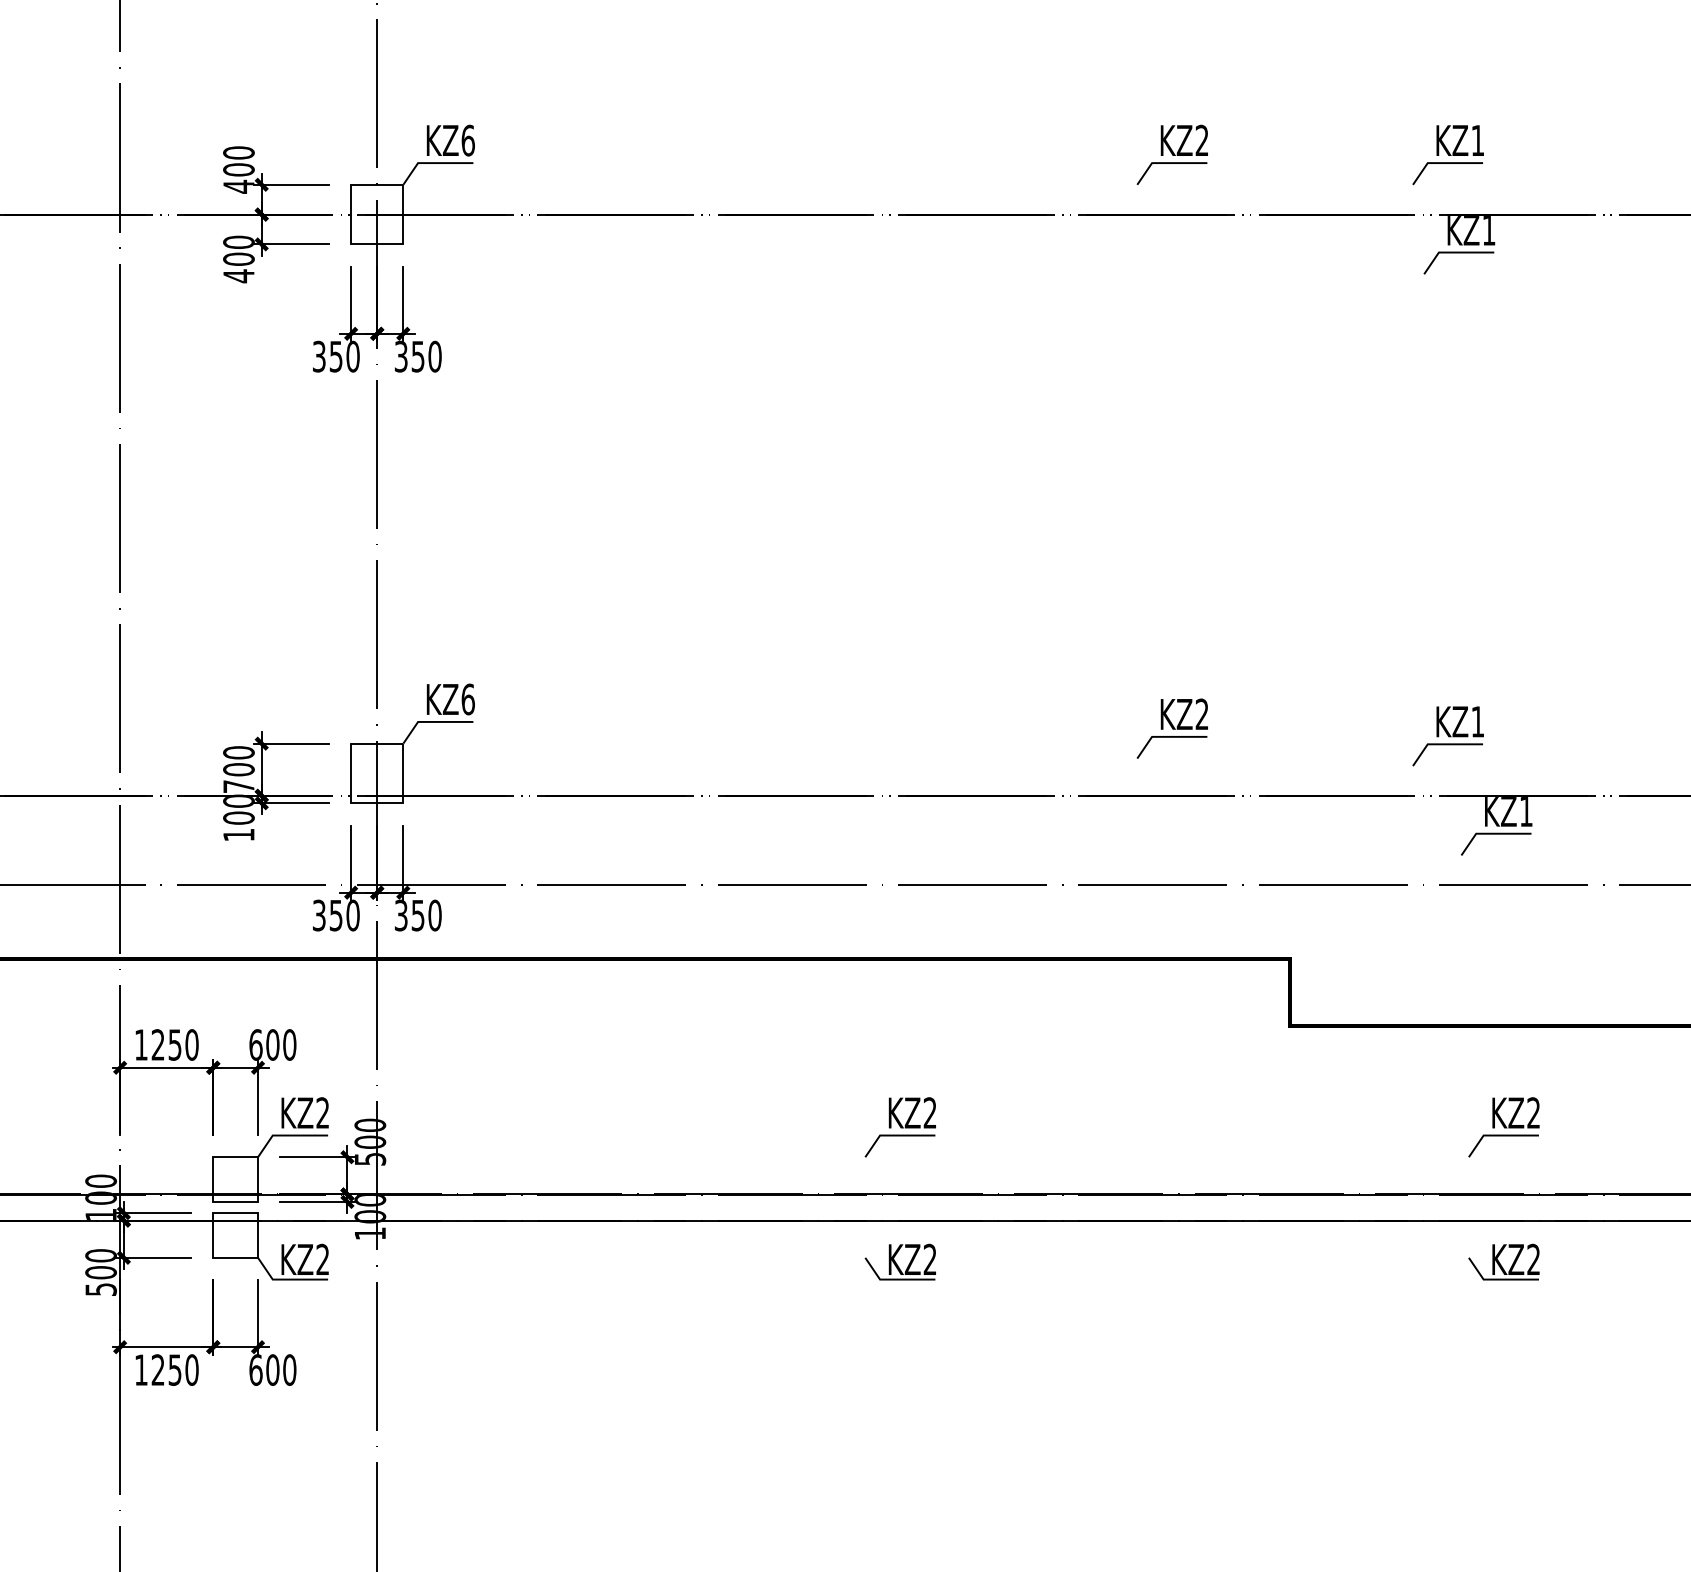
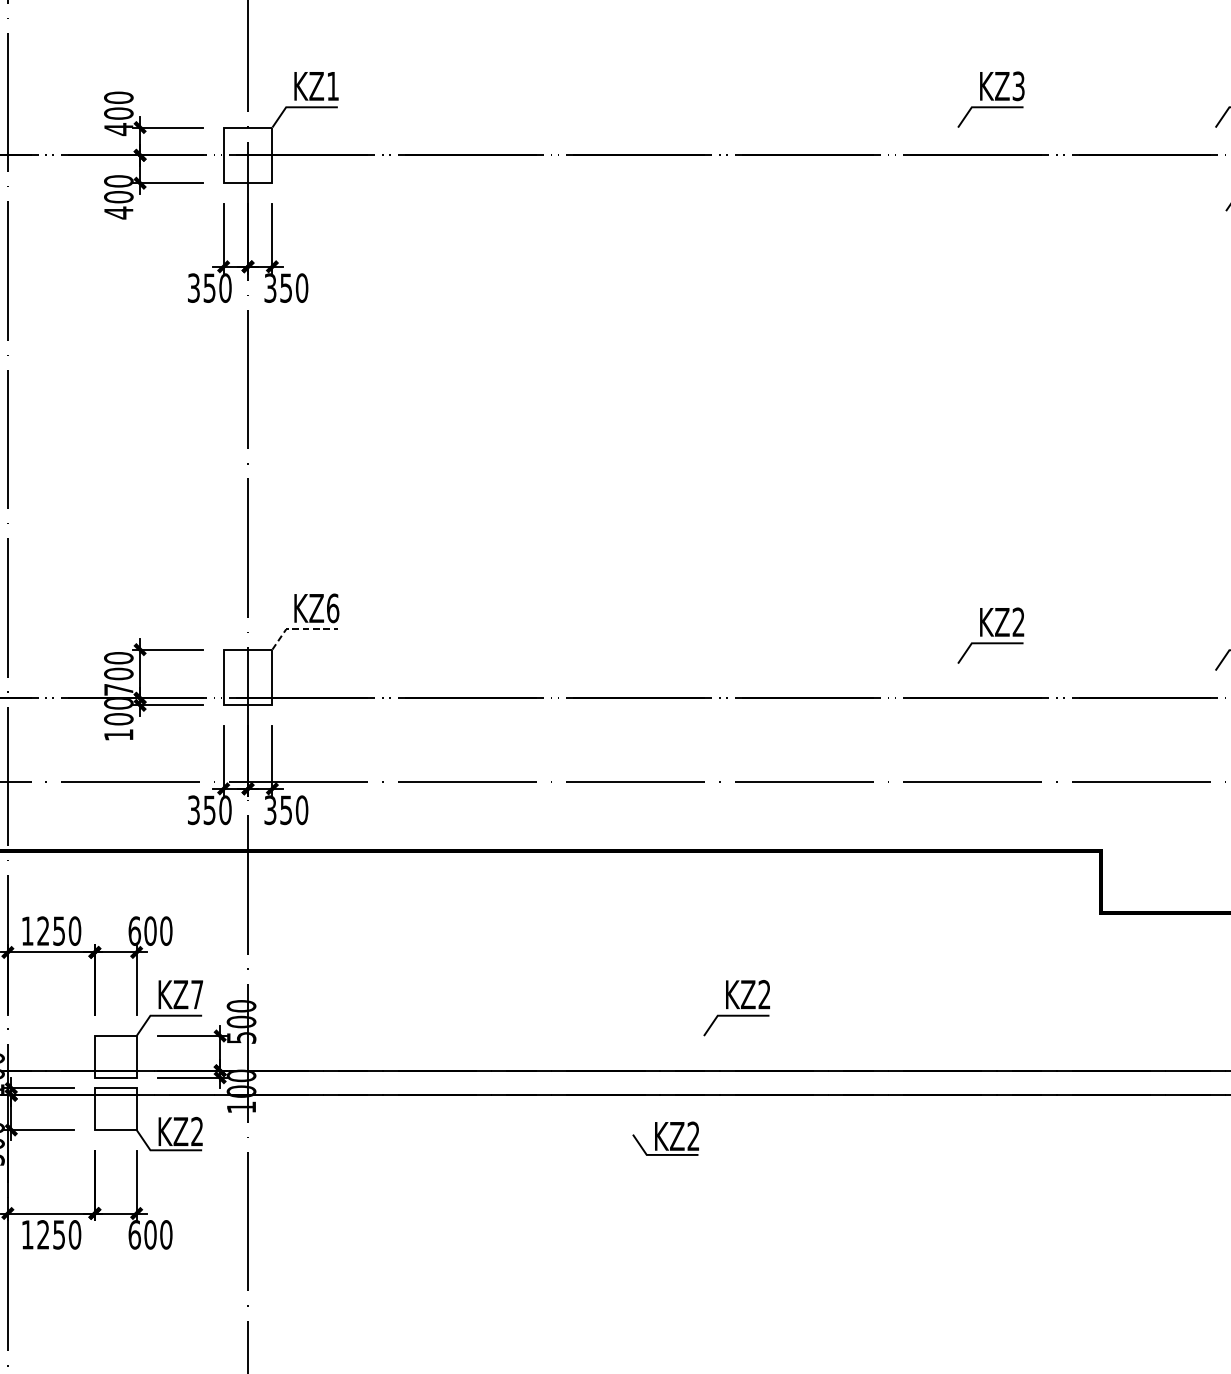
text: (467, 140) -> (332, 86), KZ6 -> KZ1
text: (1201, 140) -> (1018, 86), KZ2 -> KZ3
line: (431, 721) -> (298, 628), solid -> dashed
text: (322, 1112) -> (196, 994), KZ2 -> KZ7
part: (899, 1261) -> (664, 1138), moved

